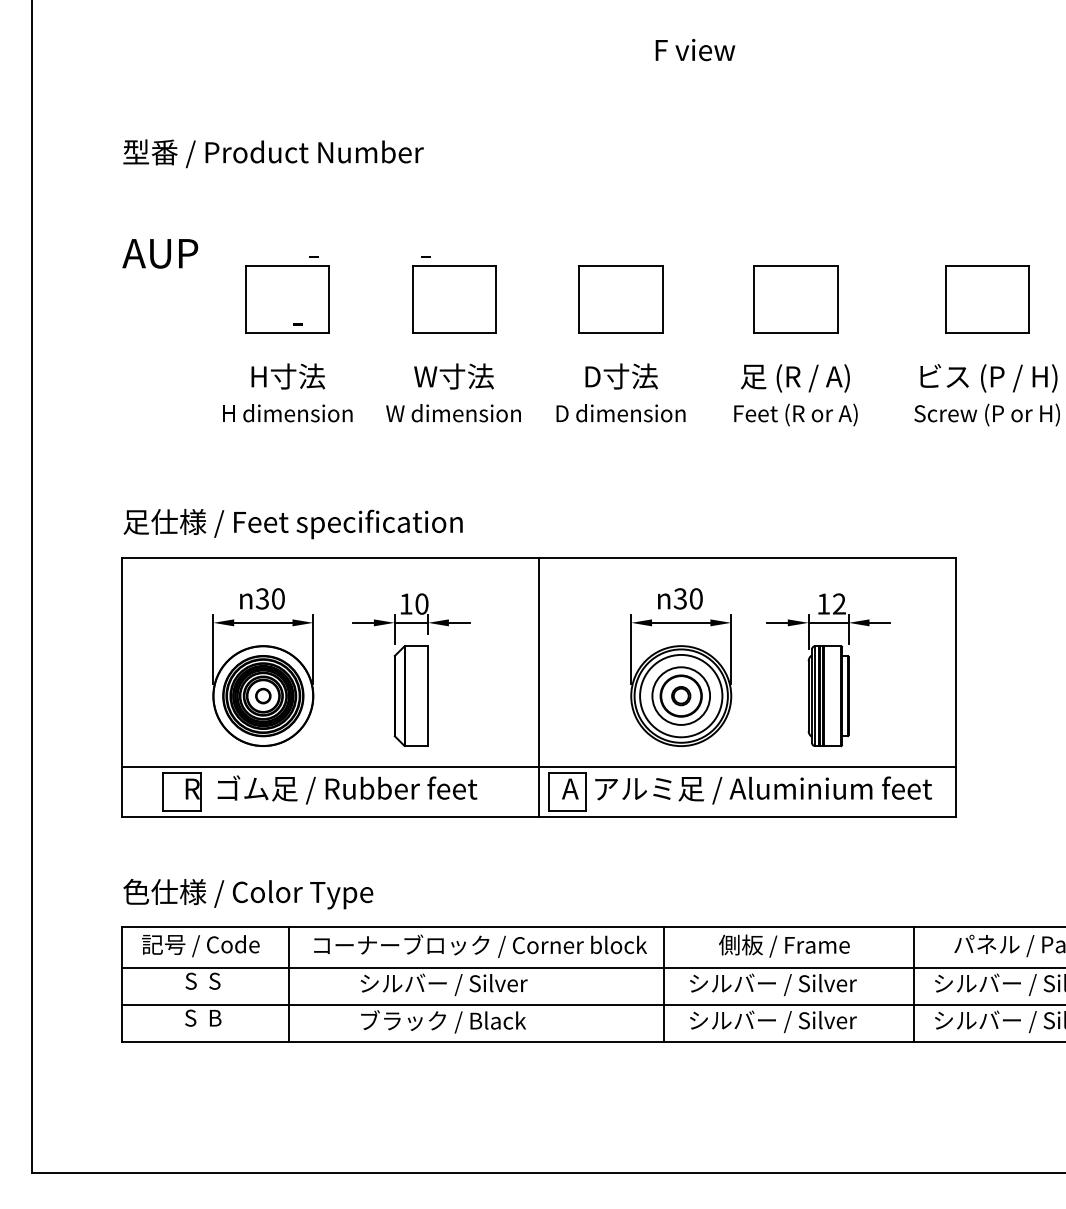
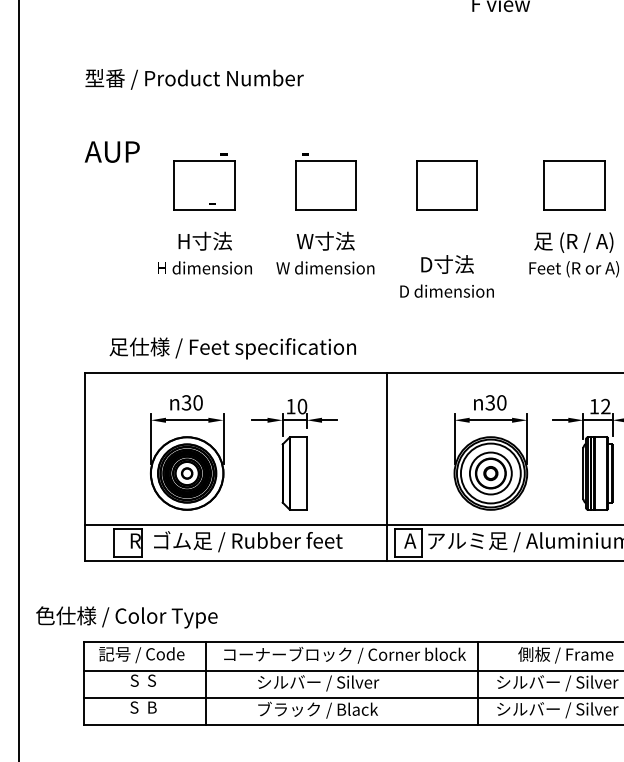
text: (620, 392) -> (446, 276), moved
text: (292, 523) -> (232, 348), moved
text: (248, 894) -> (126, 617), moved

